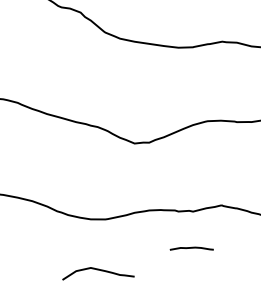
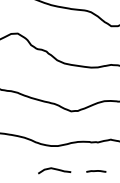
line: (192, 248) -> (96, 171), moved

